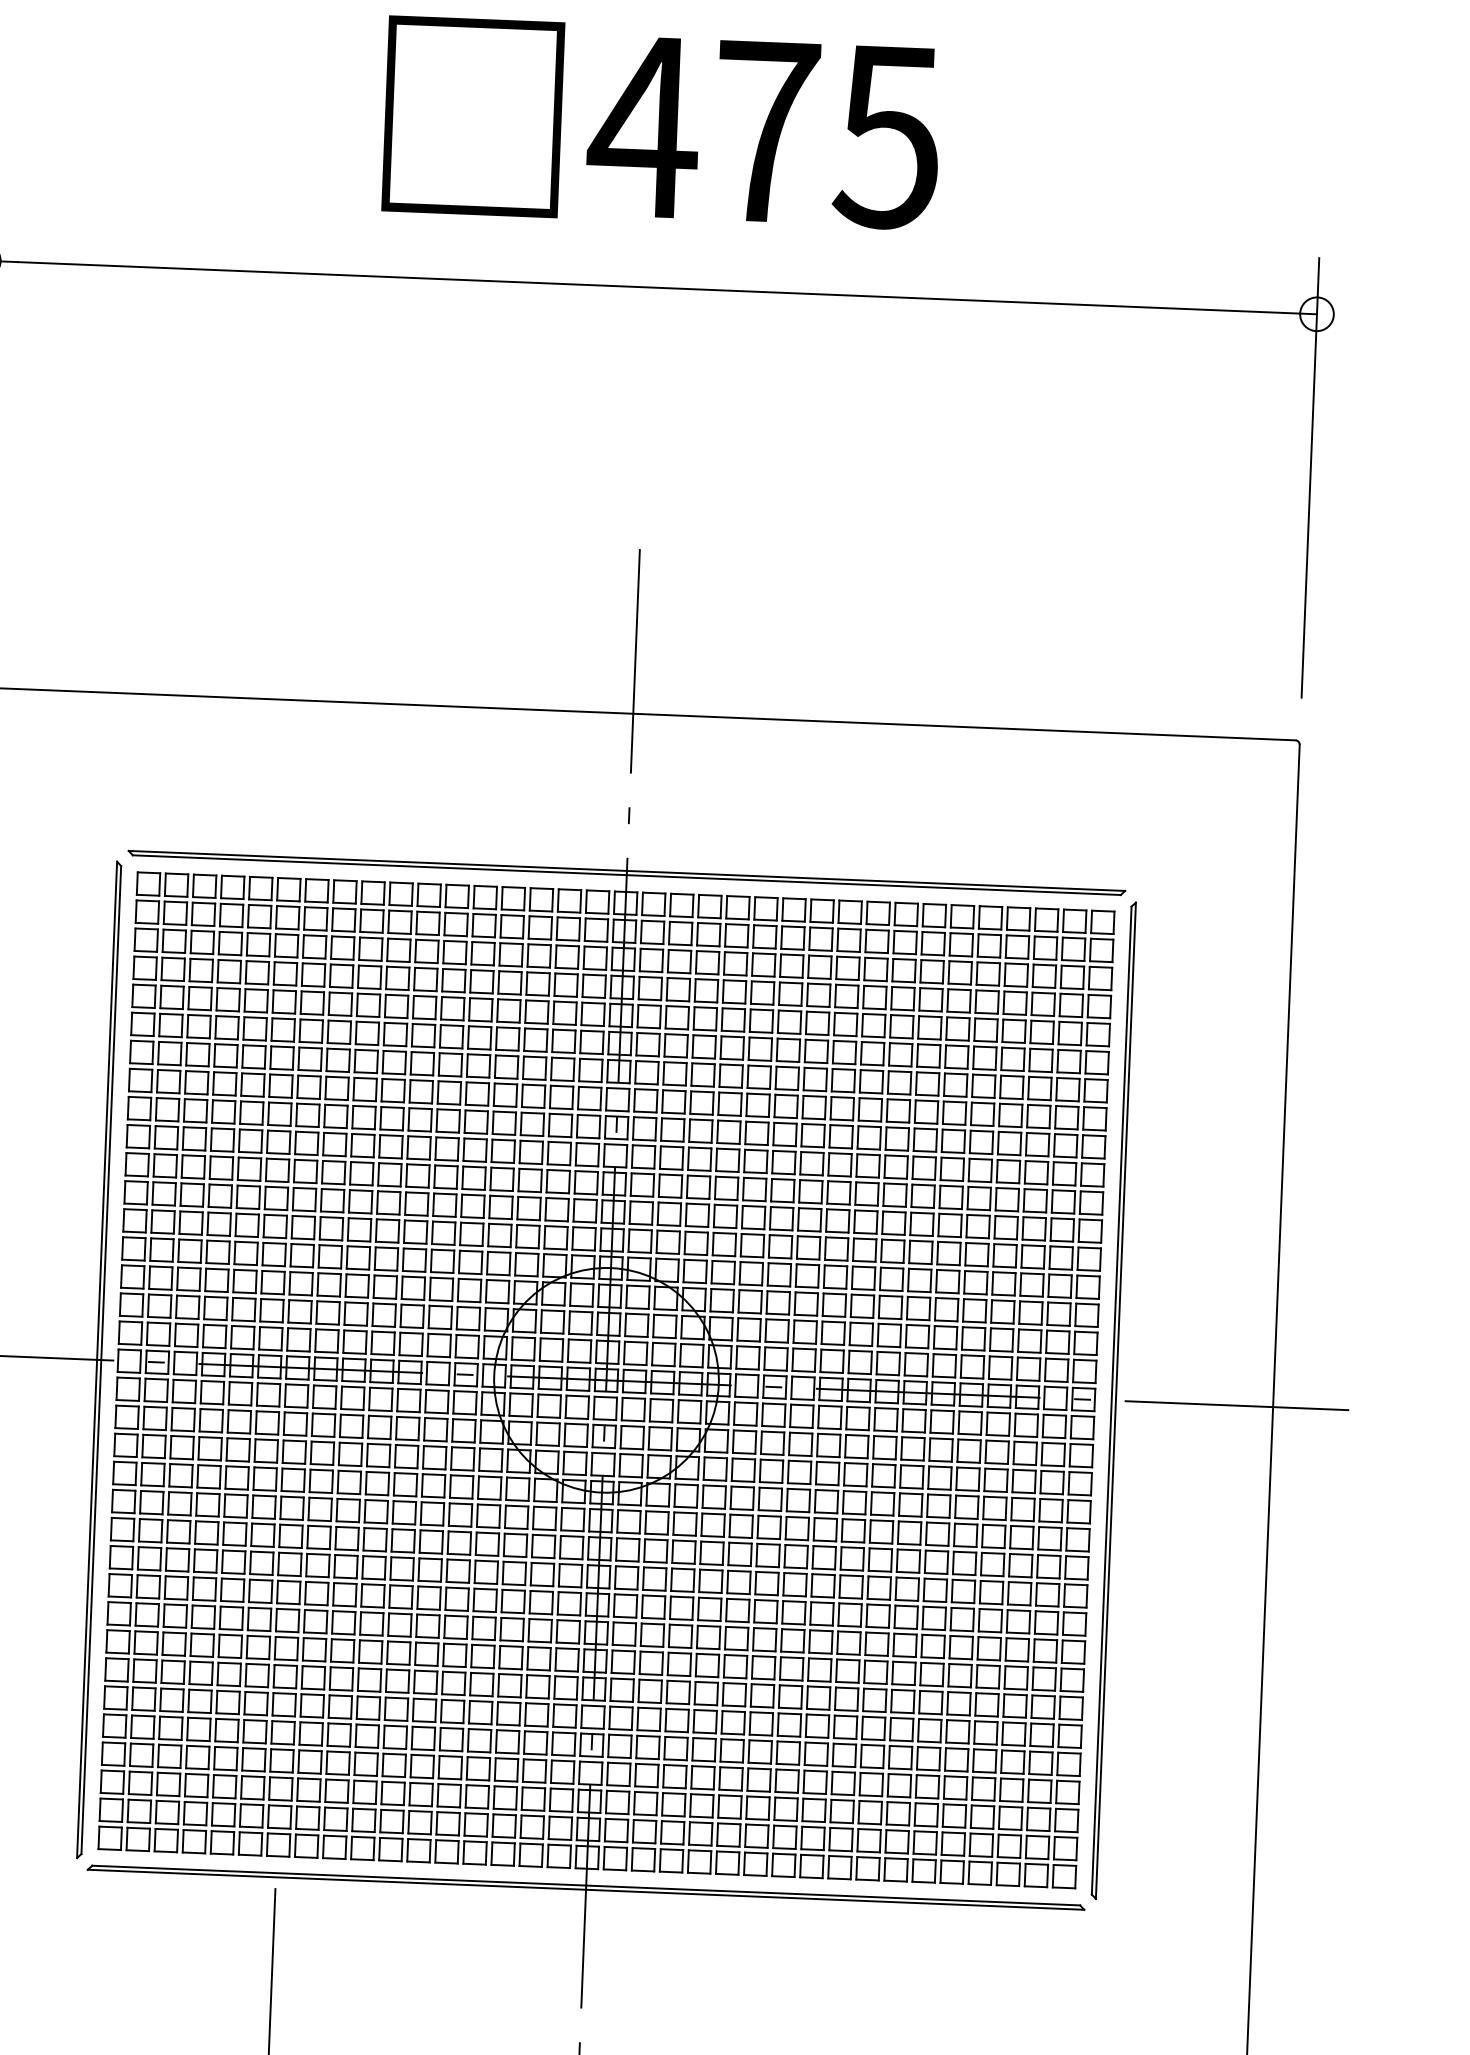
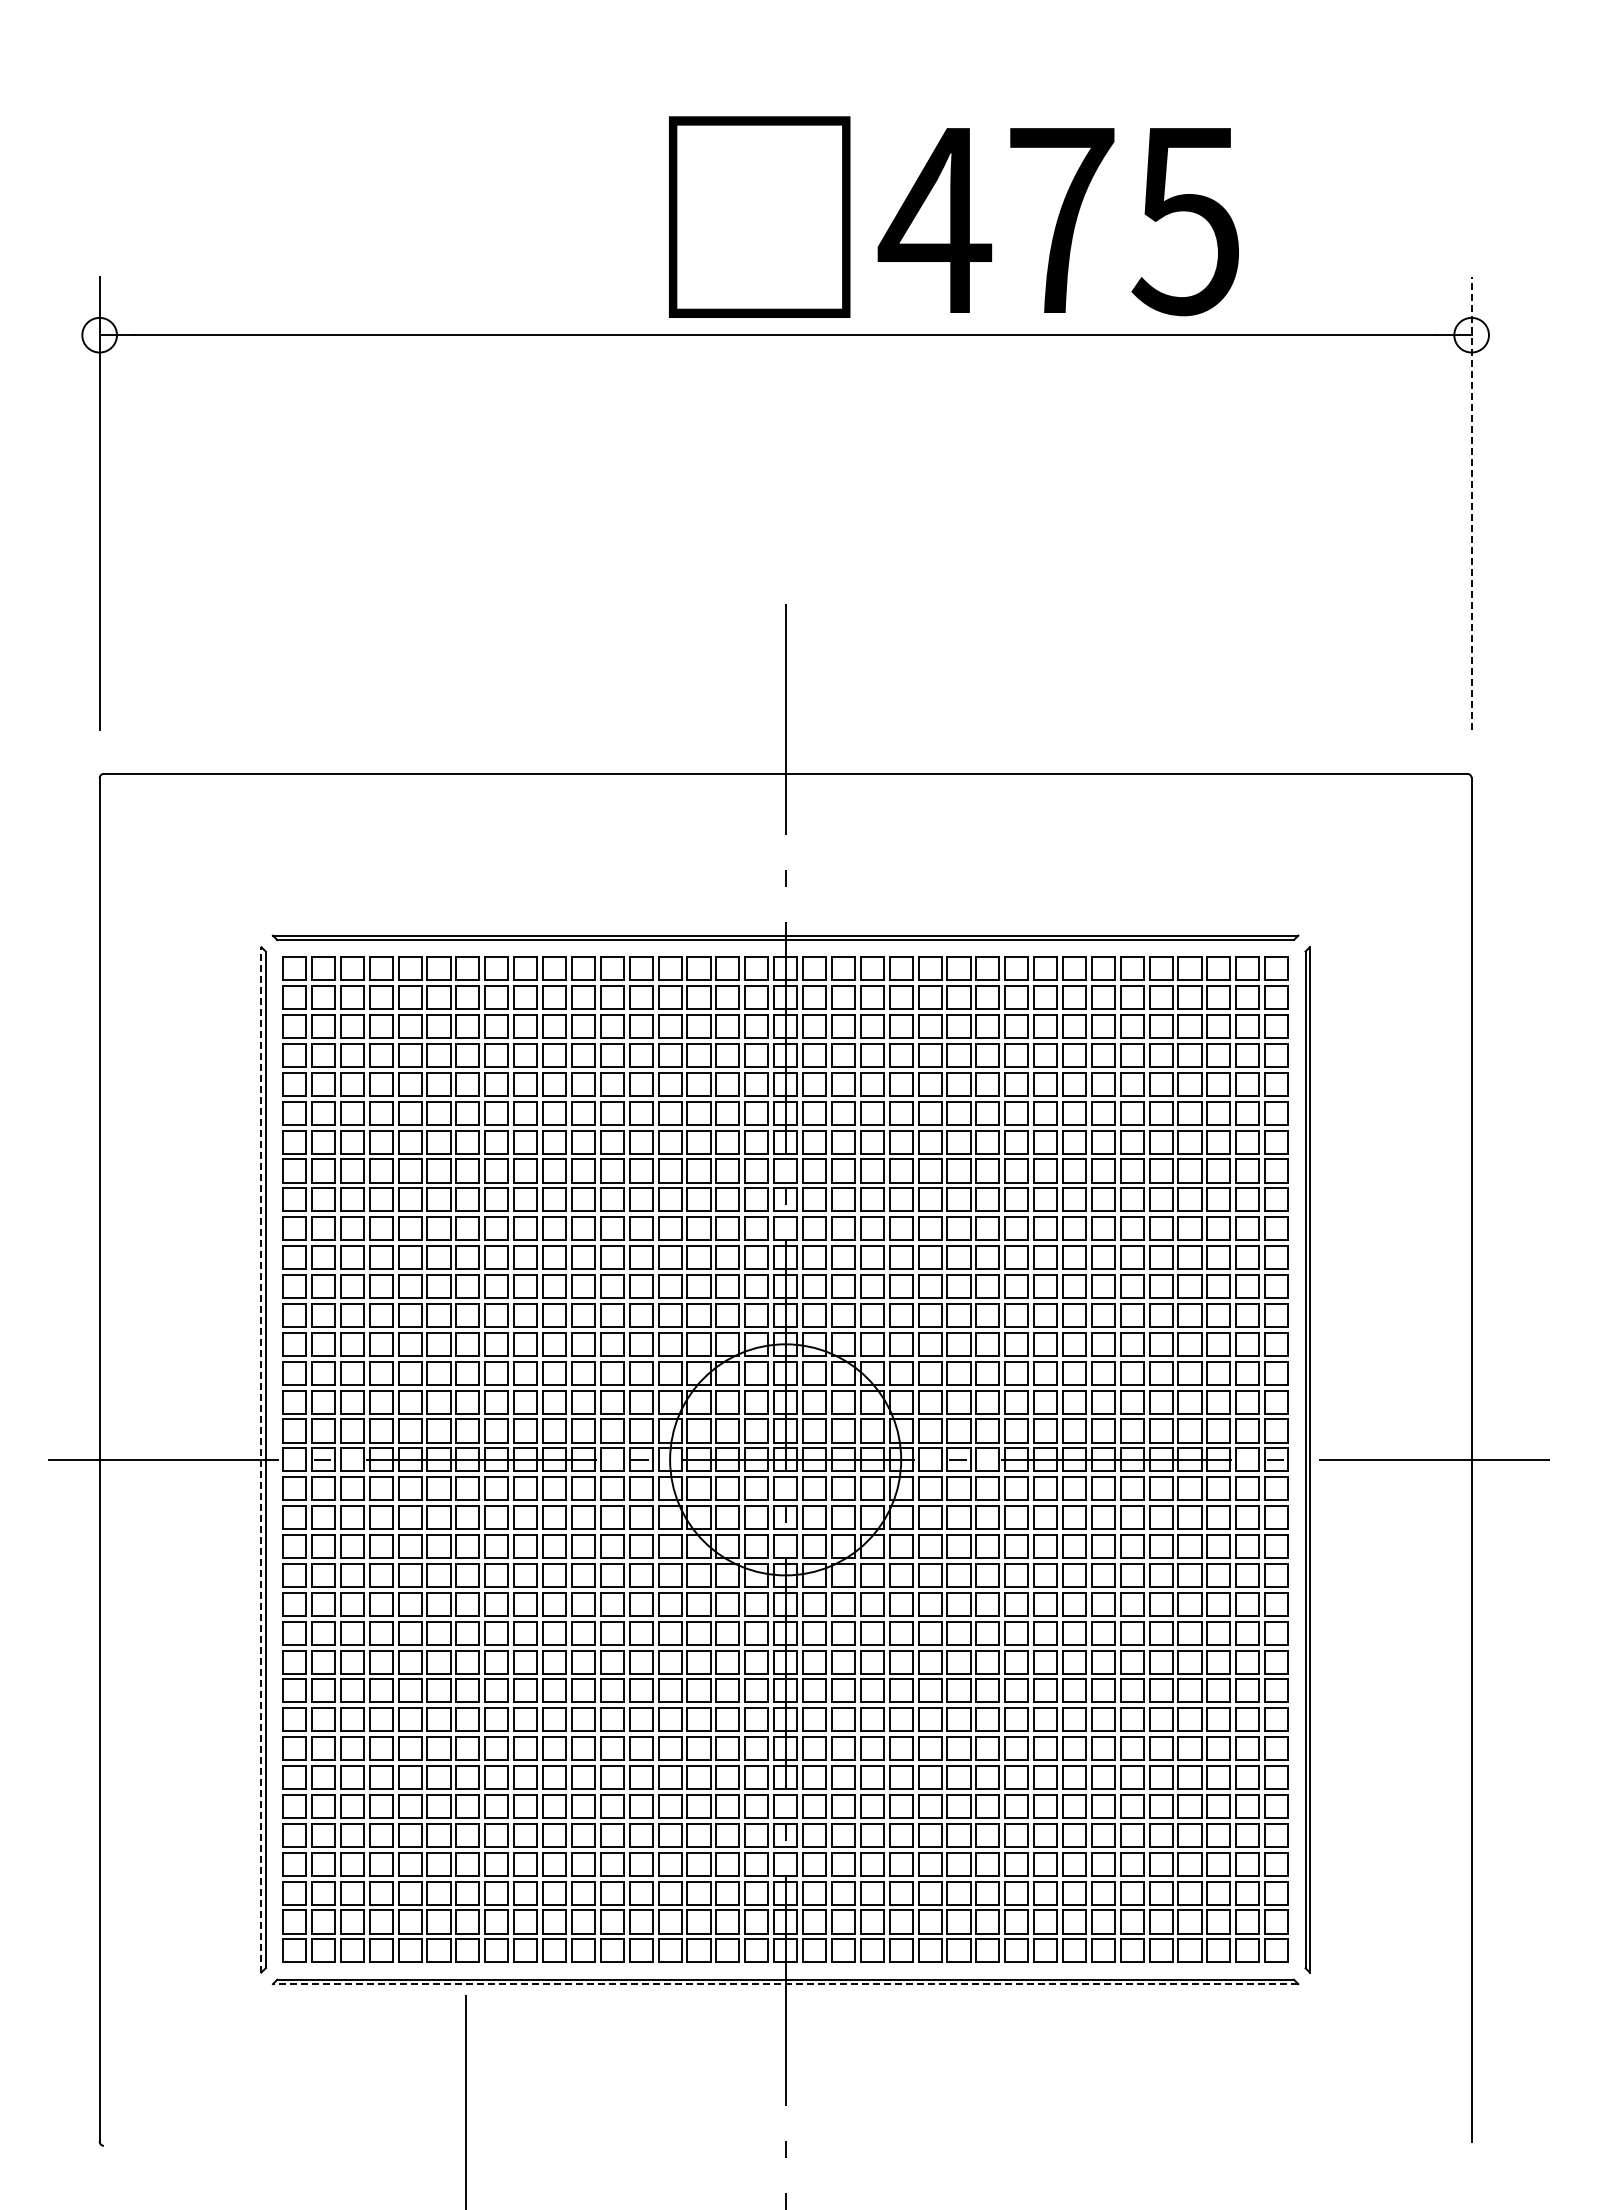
text: (661, 123) -> (953, 216), moved
line: (1310, 477) -> (1471, 503), solid -> dashed
line: (97, 1359) -> (261, 1459), solid -> dashed
line: (585, 1890) -> (785, 1984), solid -> dashed

